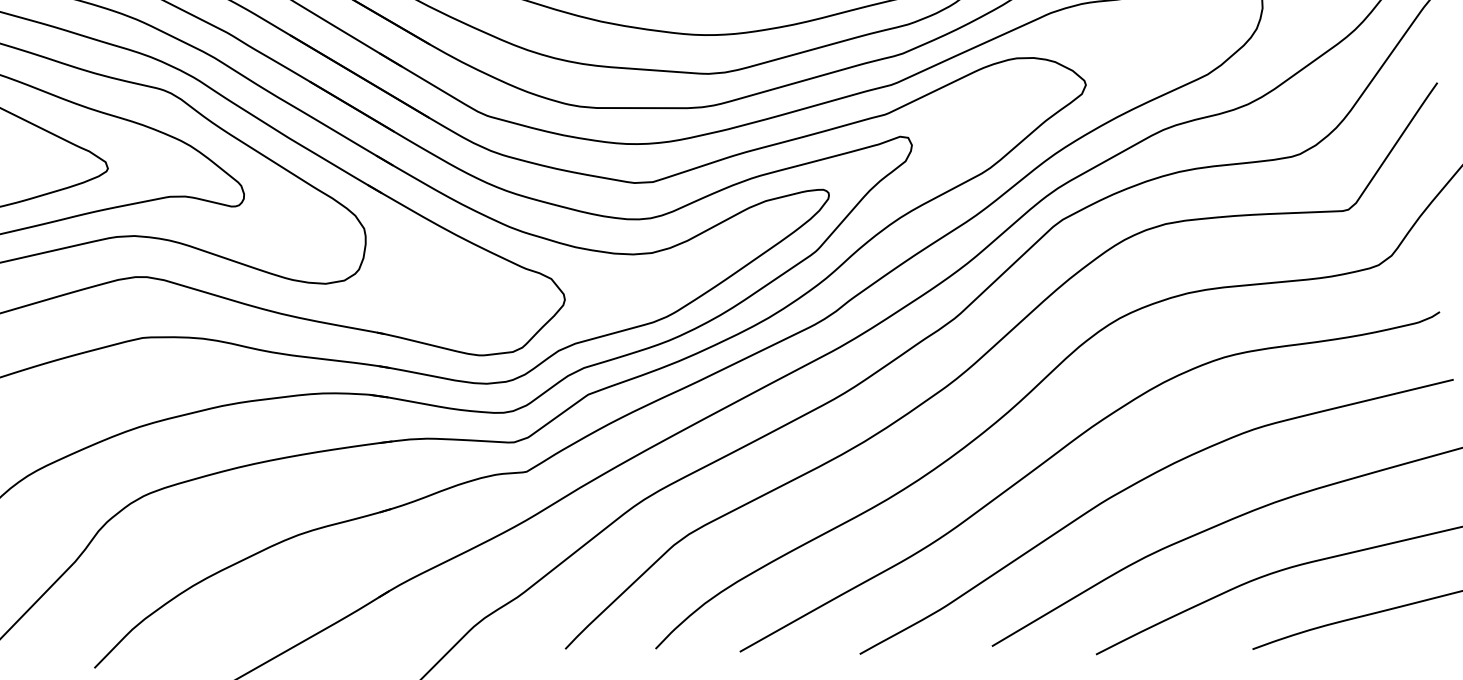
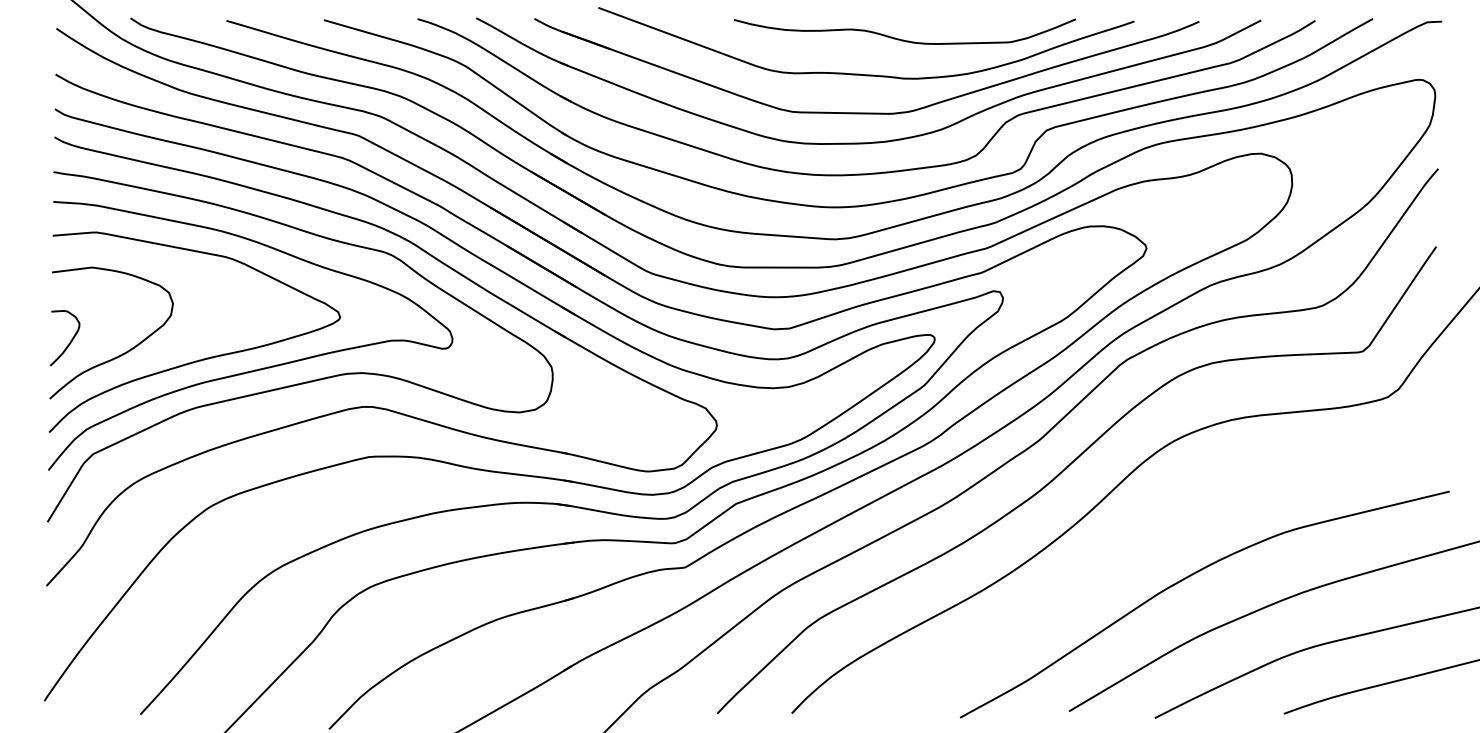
curve: (1066, 447) -> (1130, 547), removed

